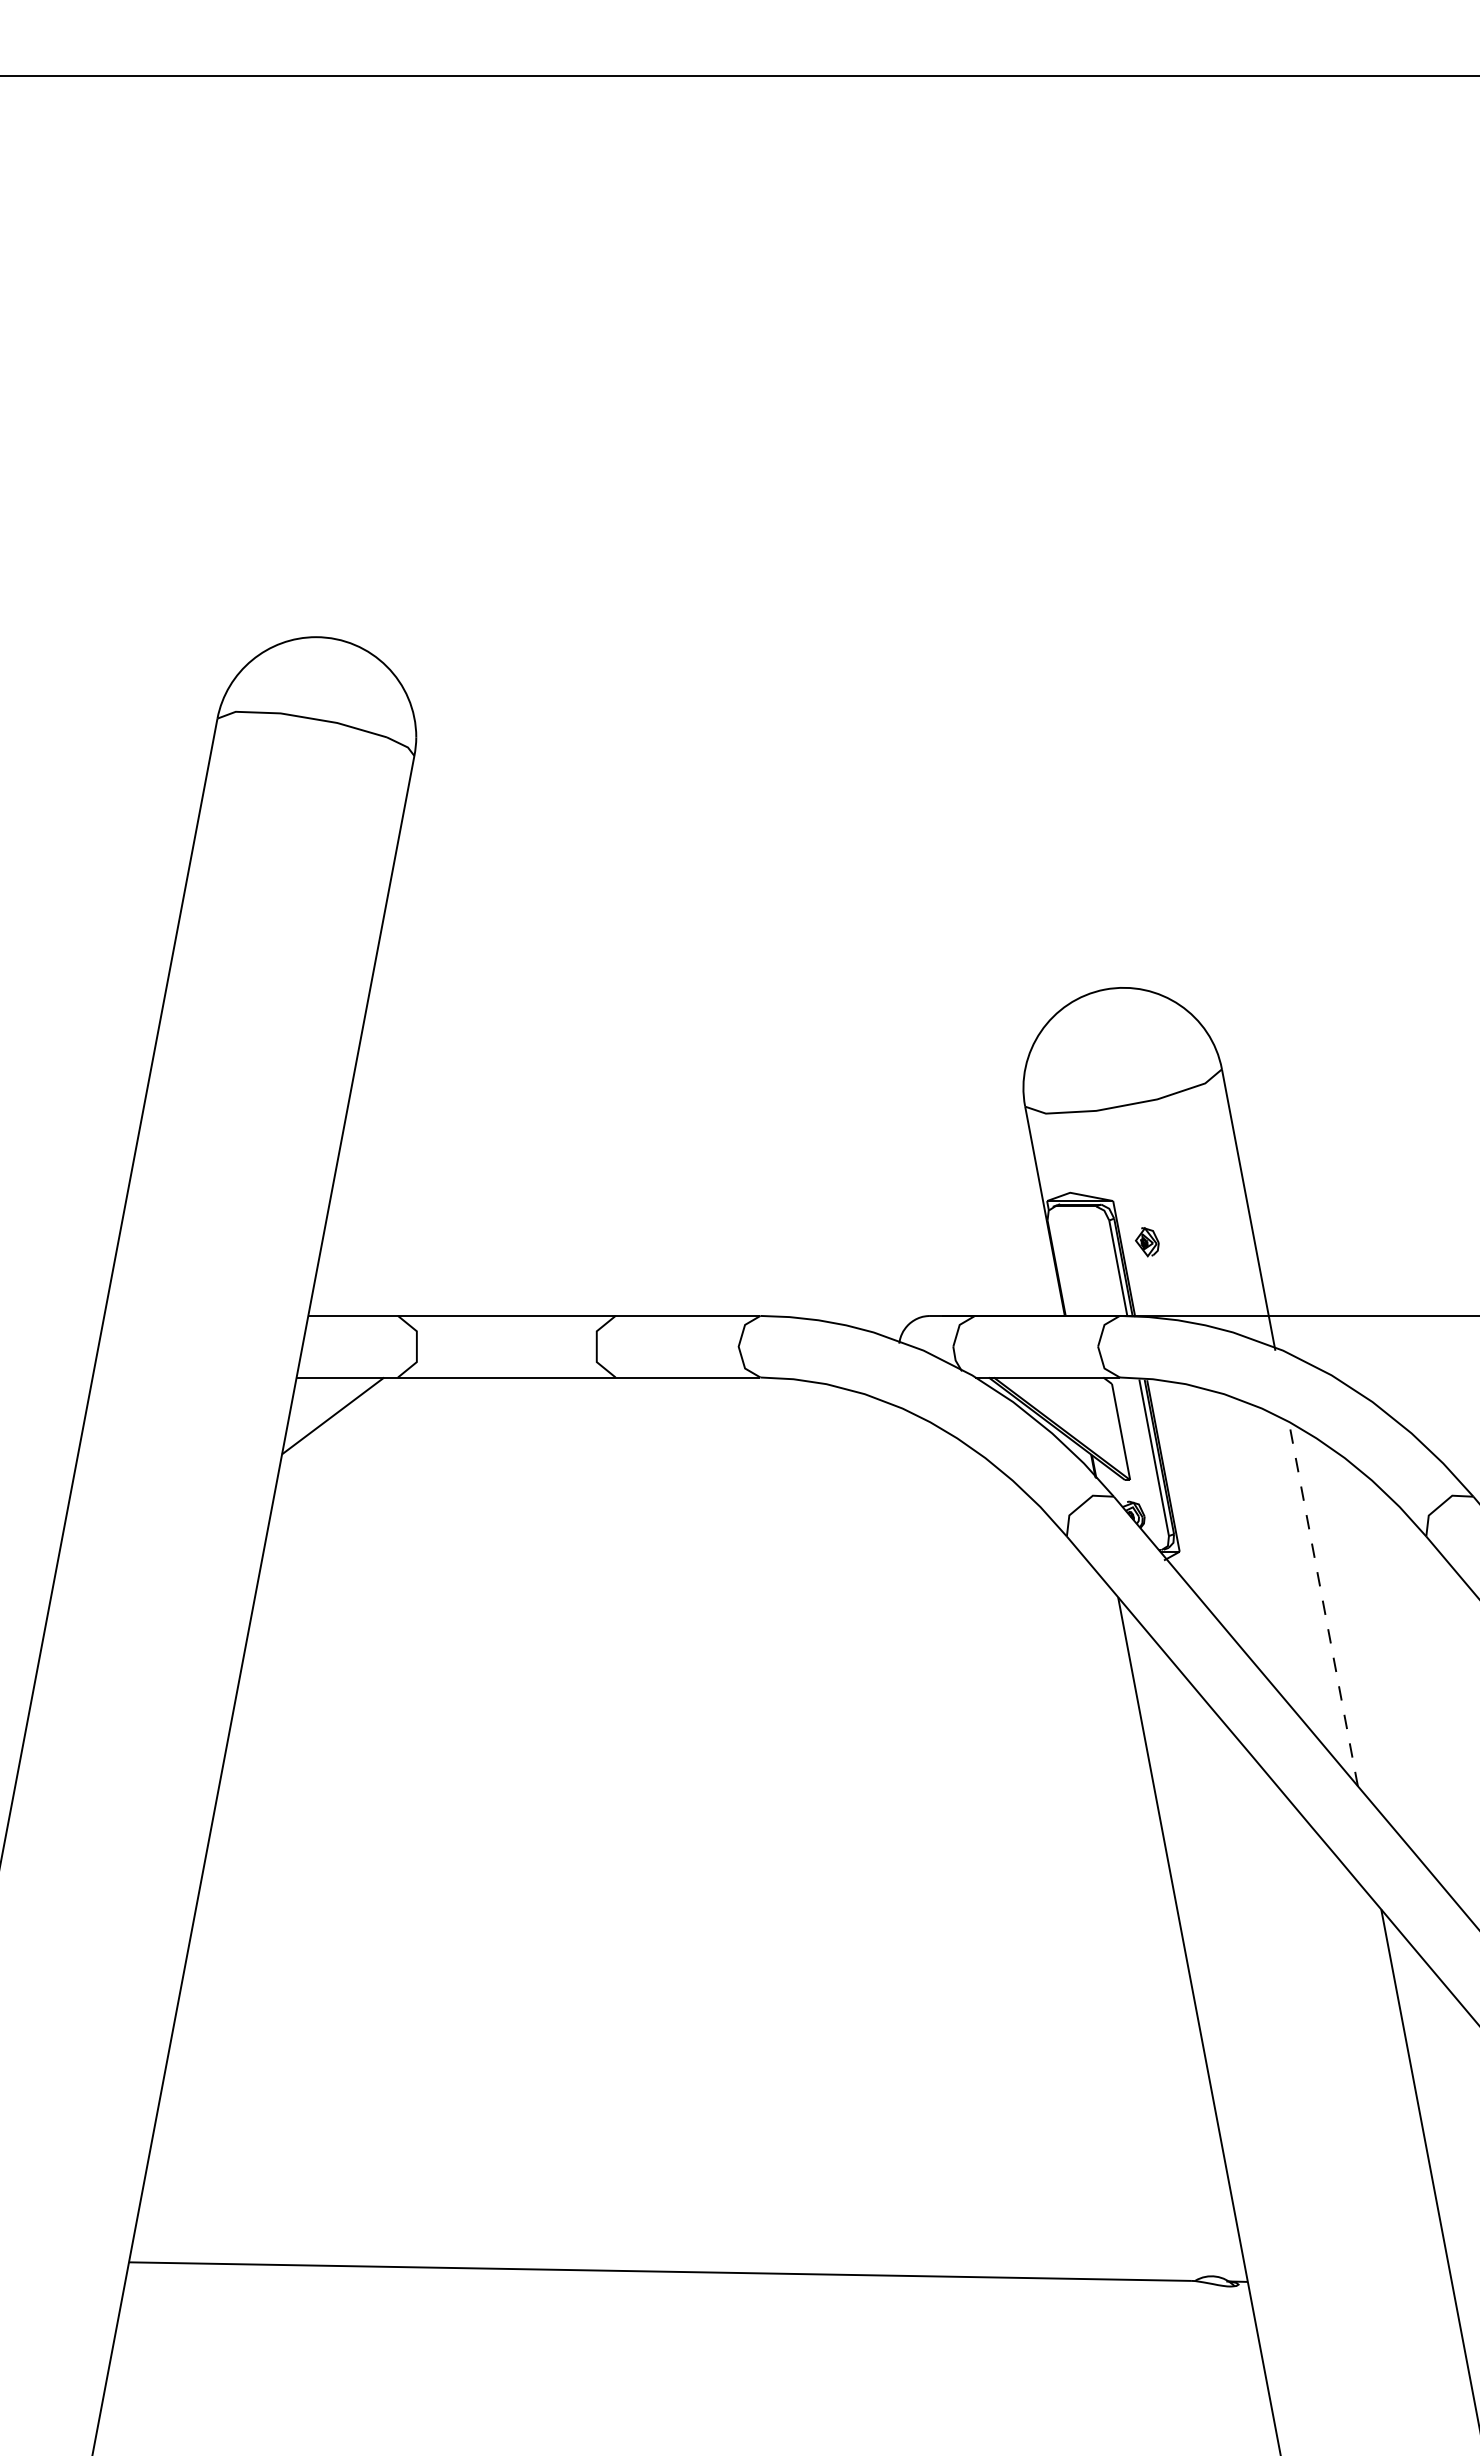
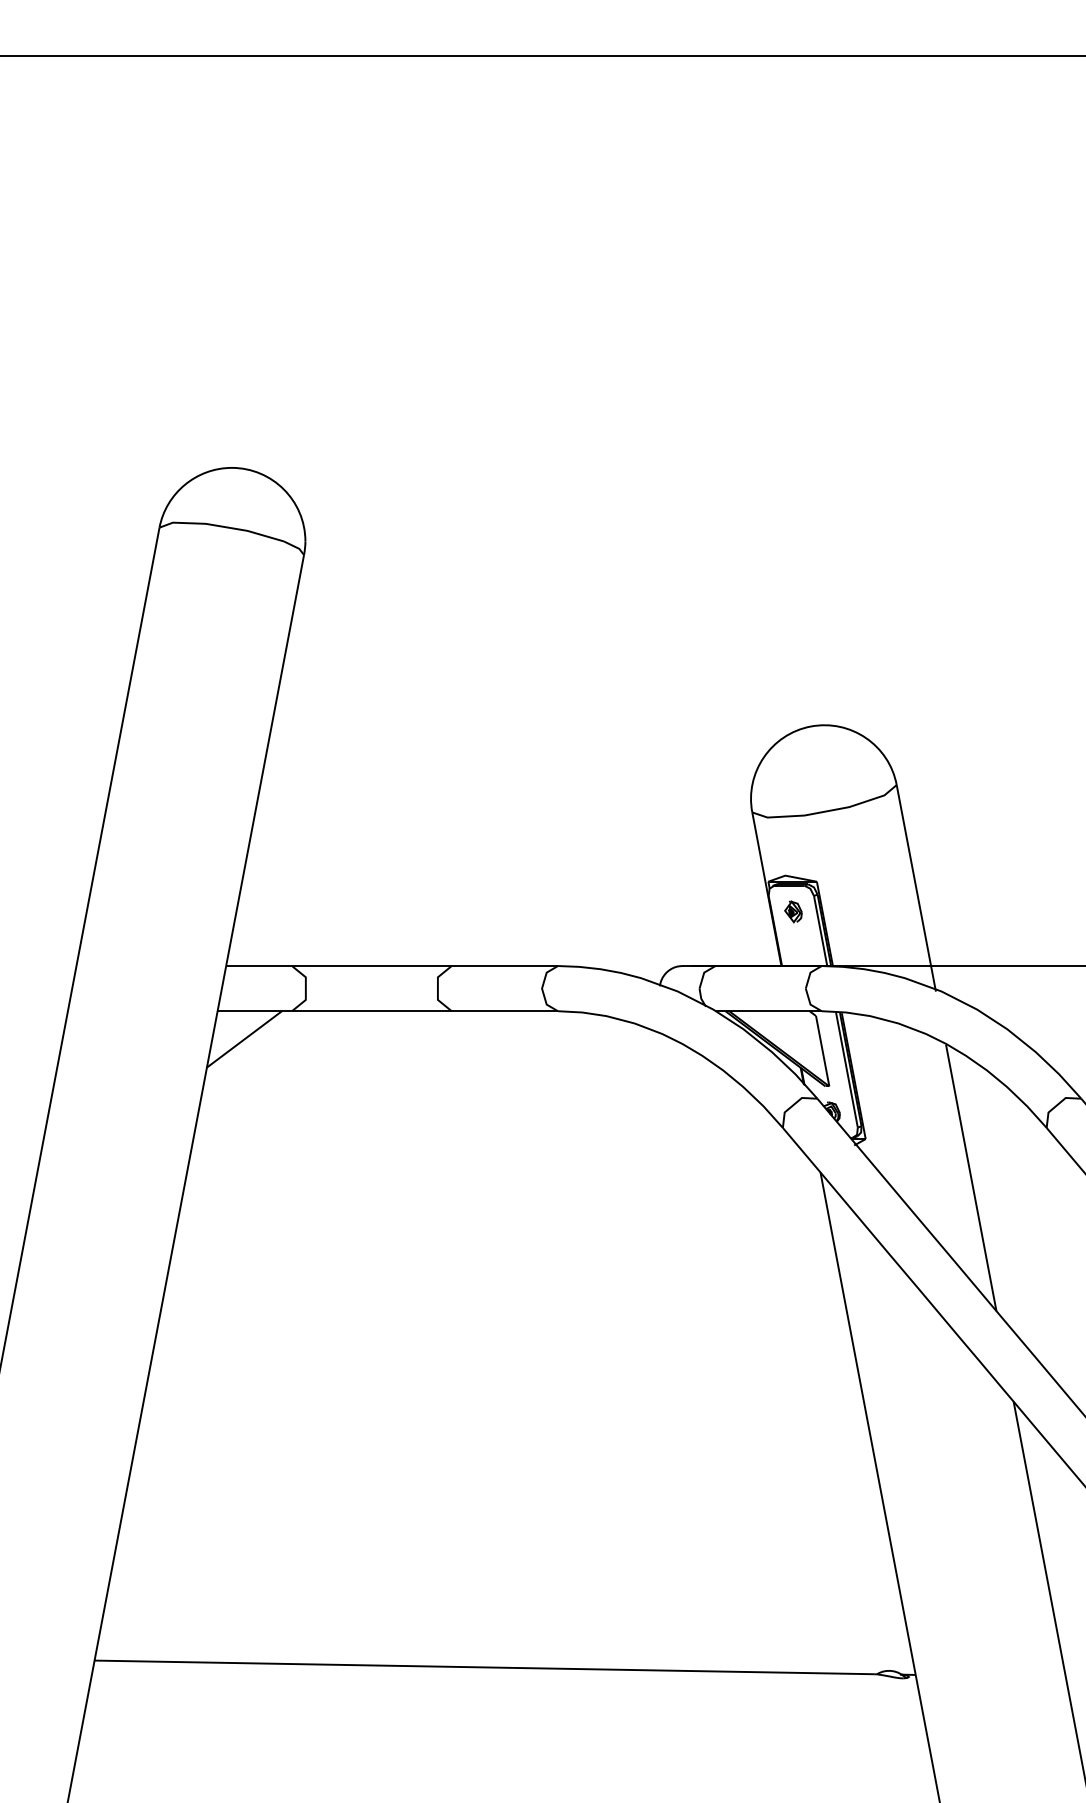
part: (1147, 1242) -> (793, 912), moved
line: (1323, 1604) -> (971, 1177), dashed -> solid

